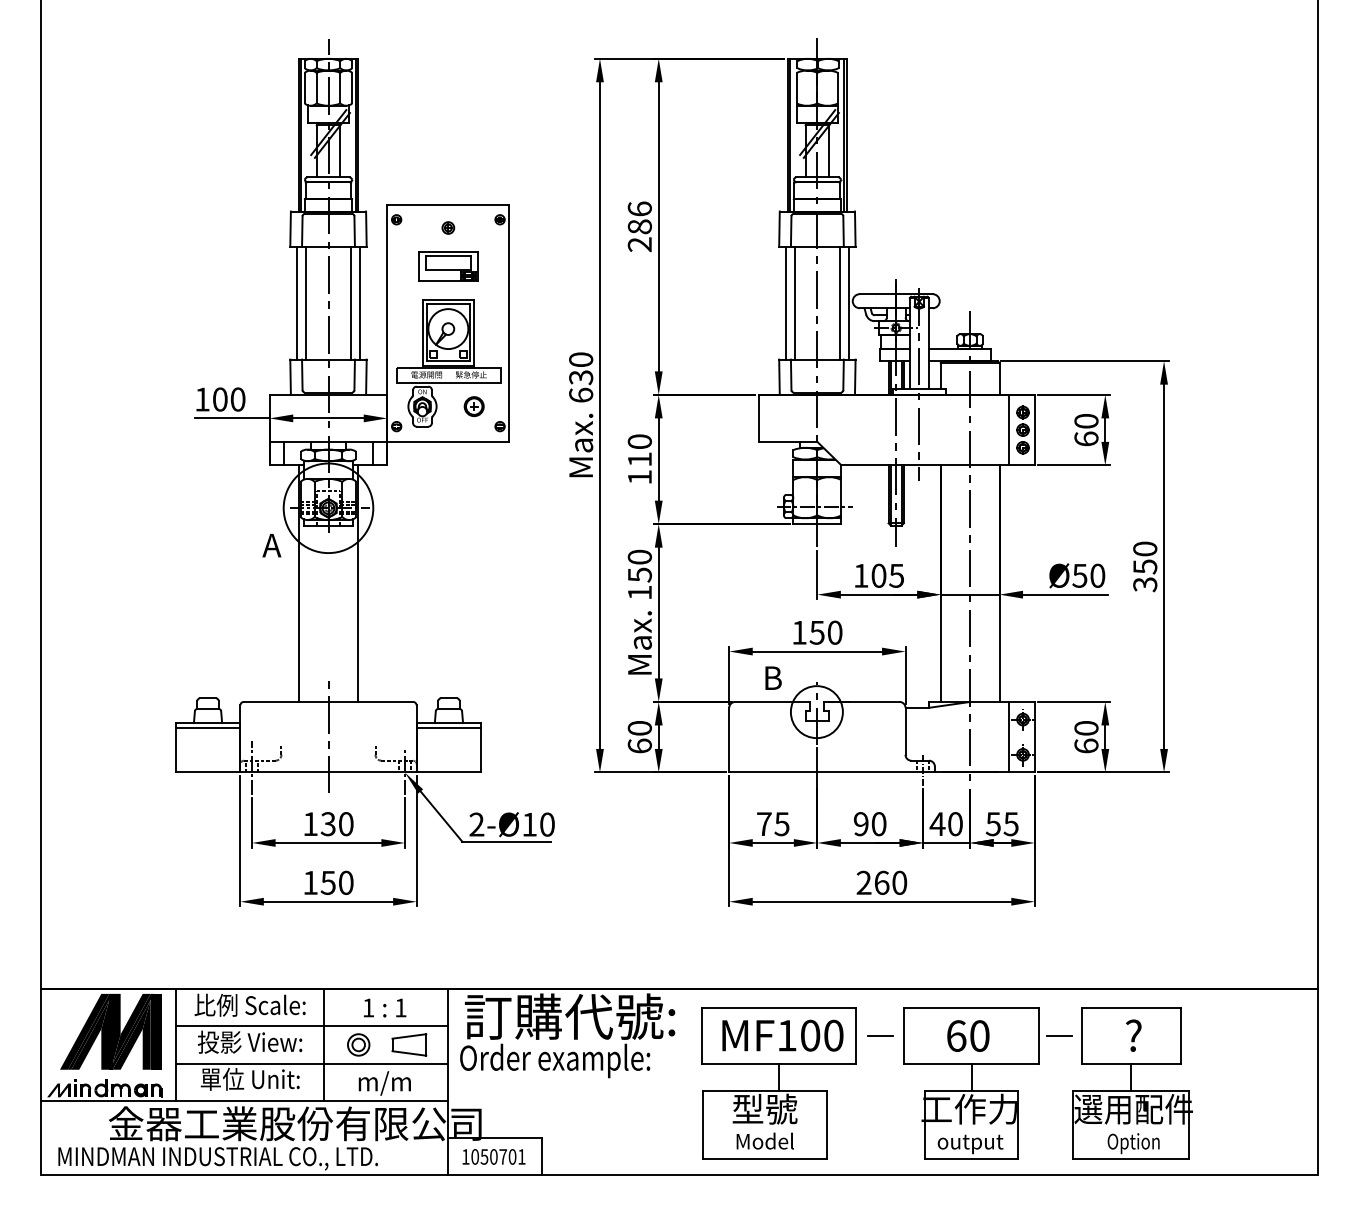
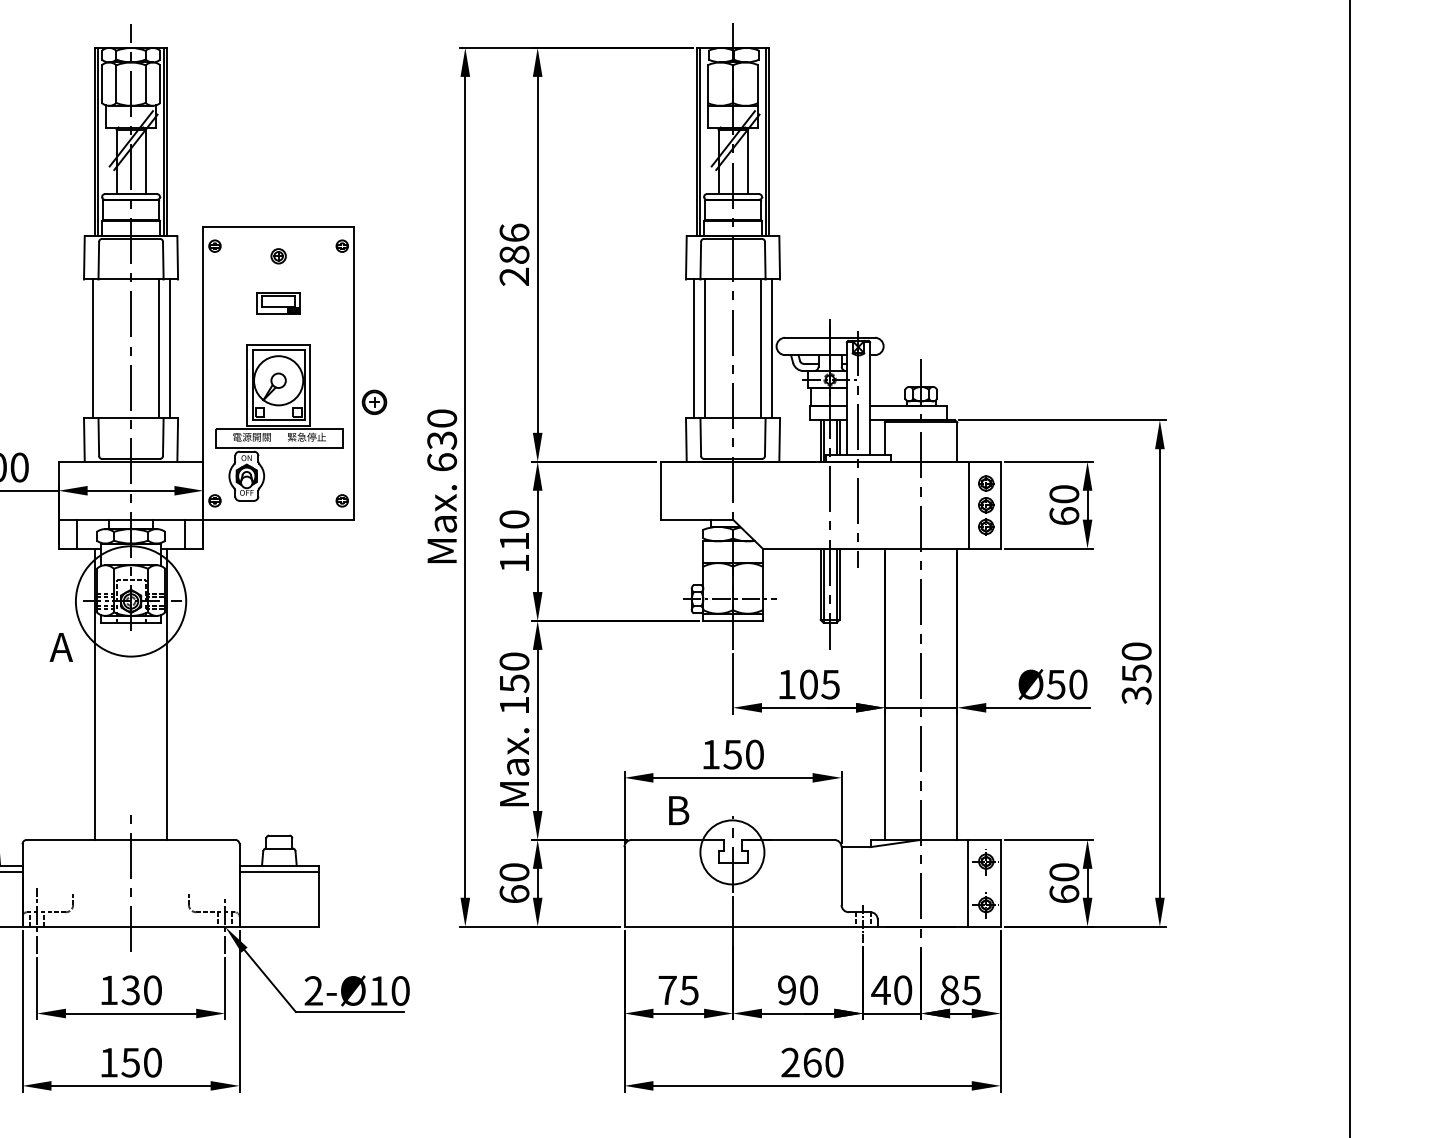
part: (448, 266) -> (278, 303), size x0.6
line: (305, 302) -> (102, 348), removed
part: (473, 406) -> (373, 402), moved
text: (992, 824) -> (948, 990), 55 -> 85

